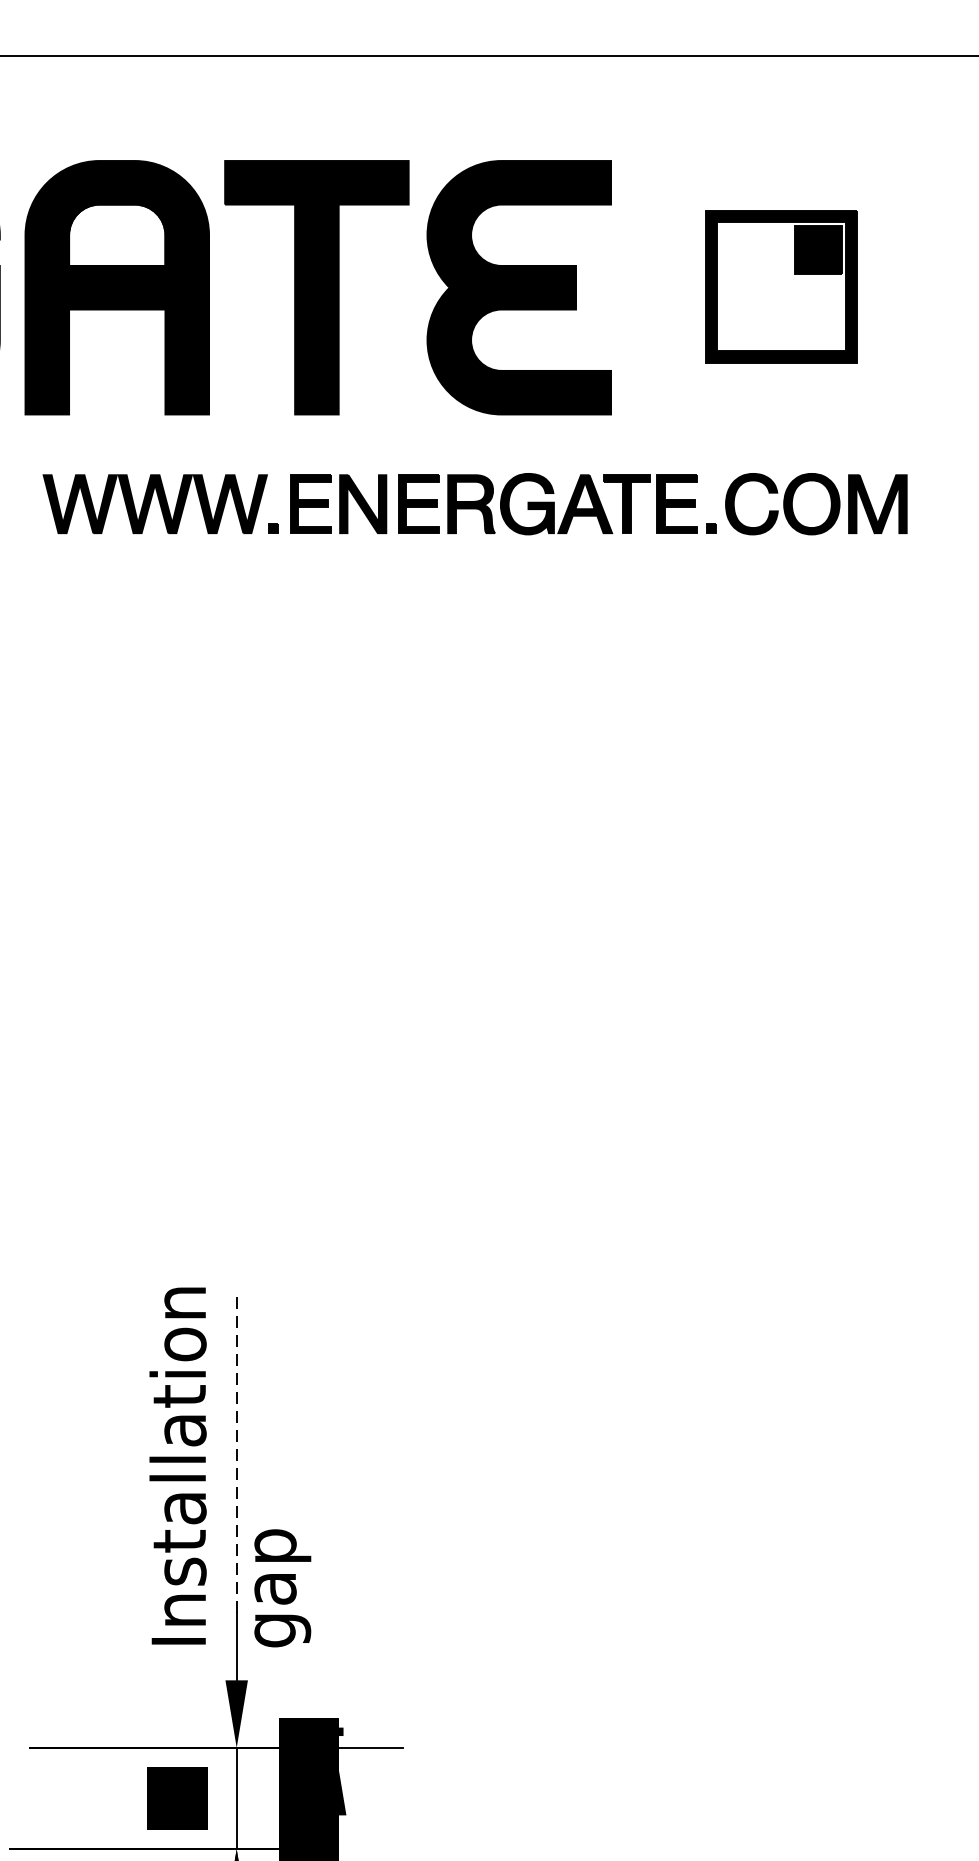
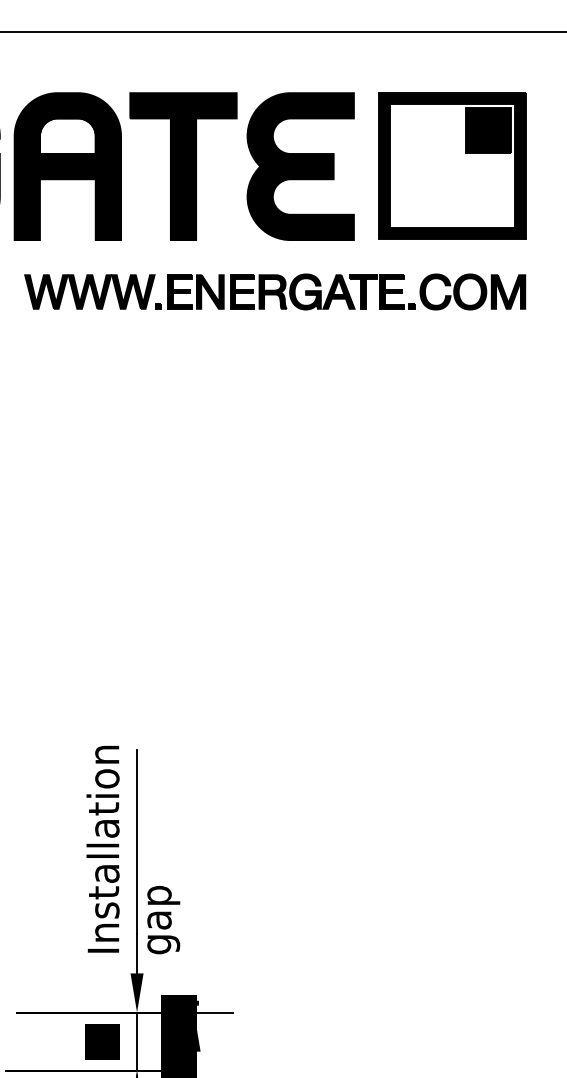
part: (781, 285) -> (452, 165), size x1.67
line: (237, 1452) -> (137, 841), dashed -> solid

